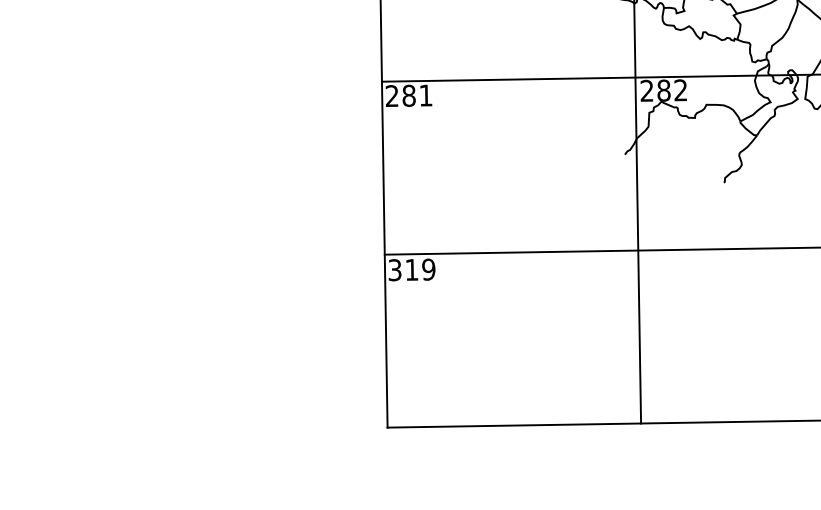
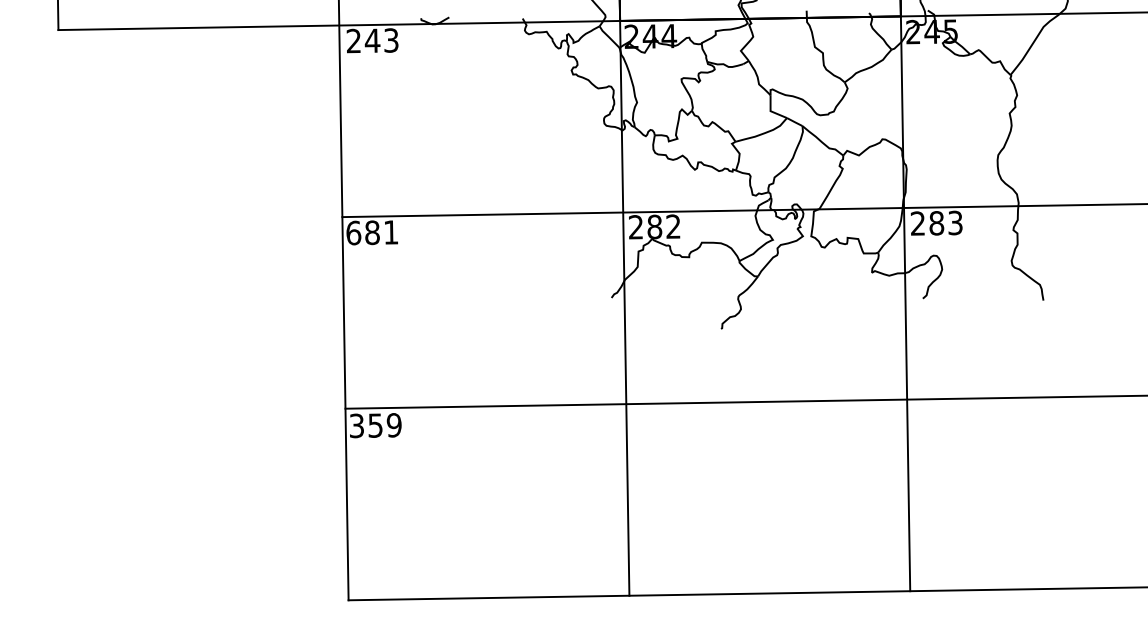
text: (392, 95) -> (353, 232), 281 -> 681
text: (411, 269) -> (375, 425), 319 -> 359

